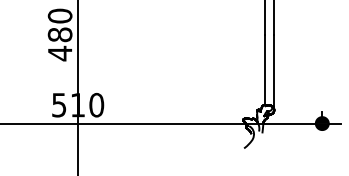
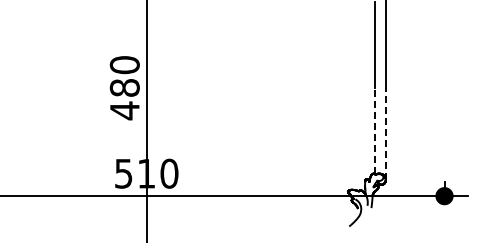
line: (264, 69) -> (374, 130), solid -> dashed
line: (273, 72) -> (385, 133), solid -> dashed

